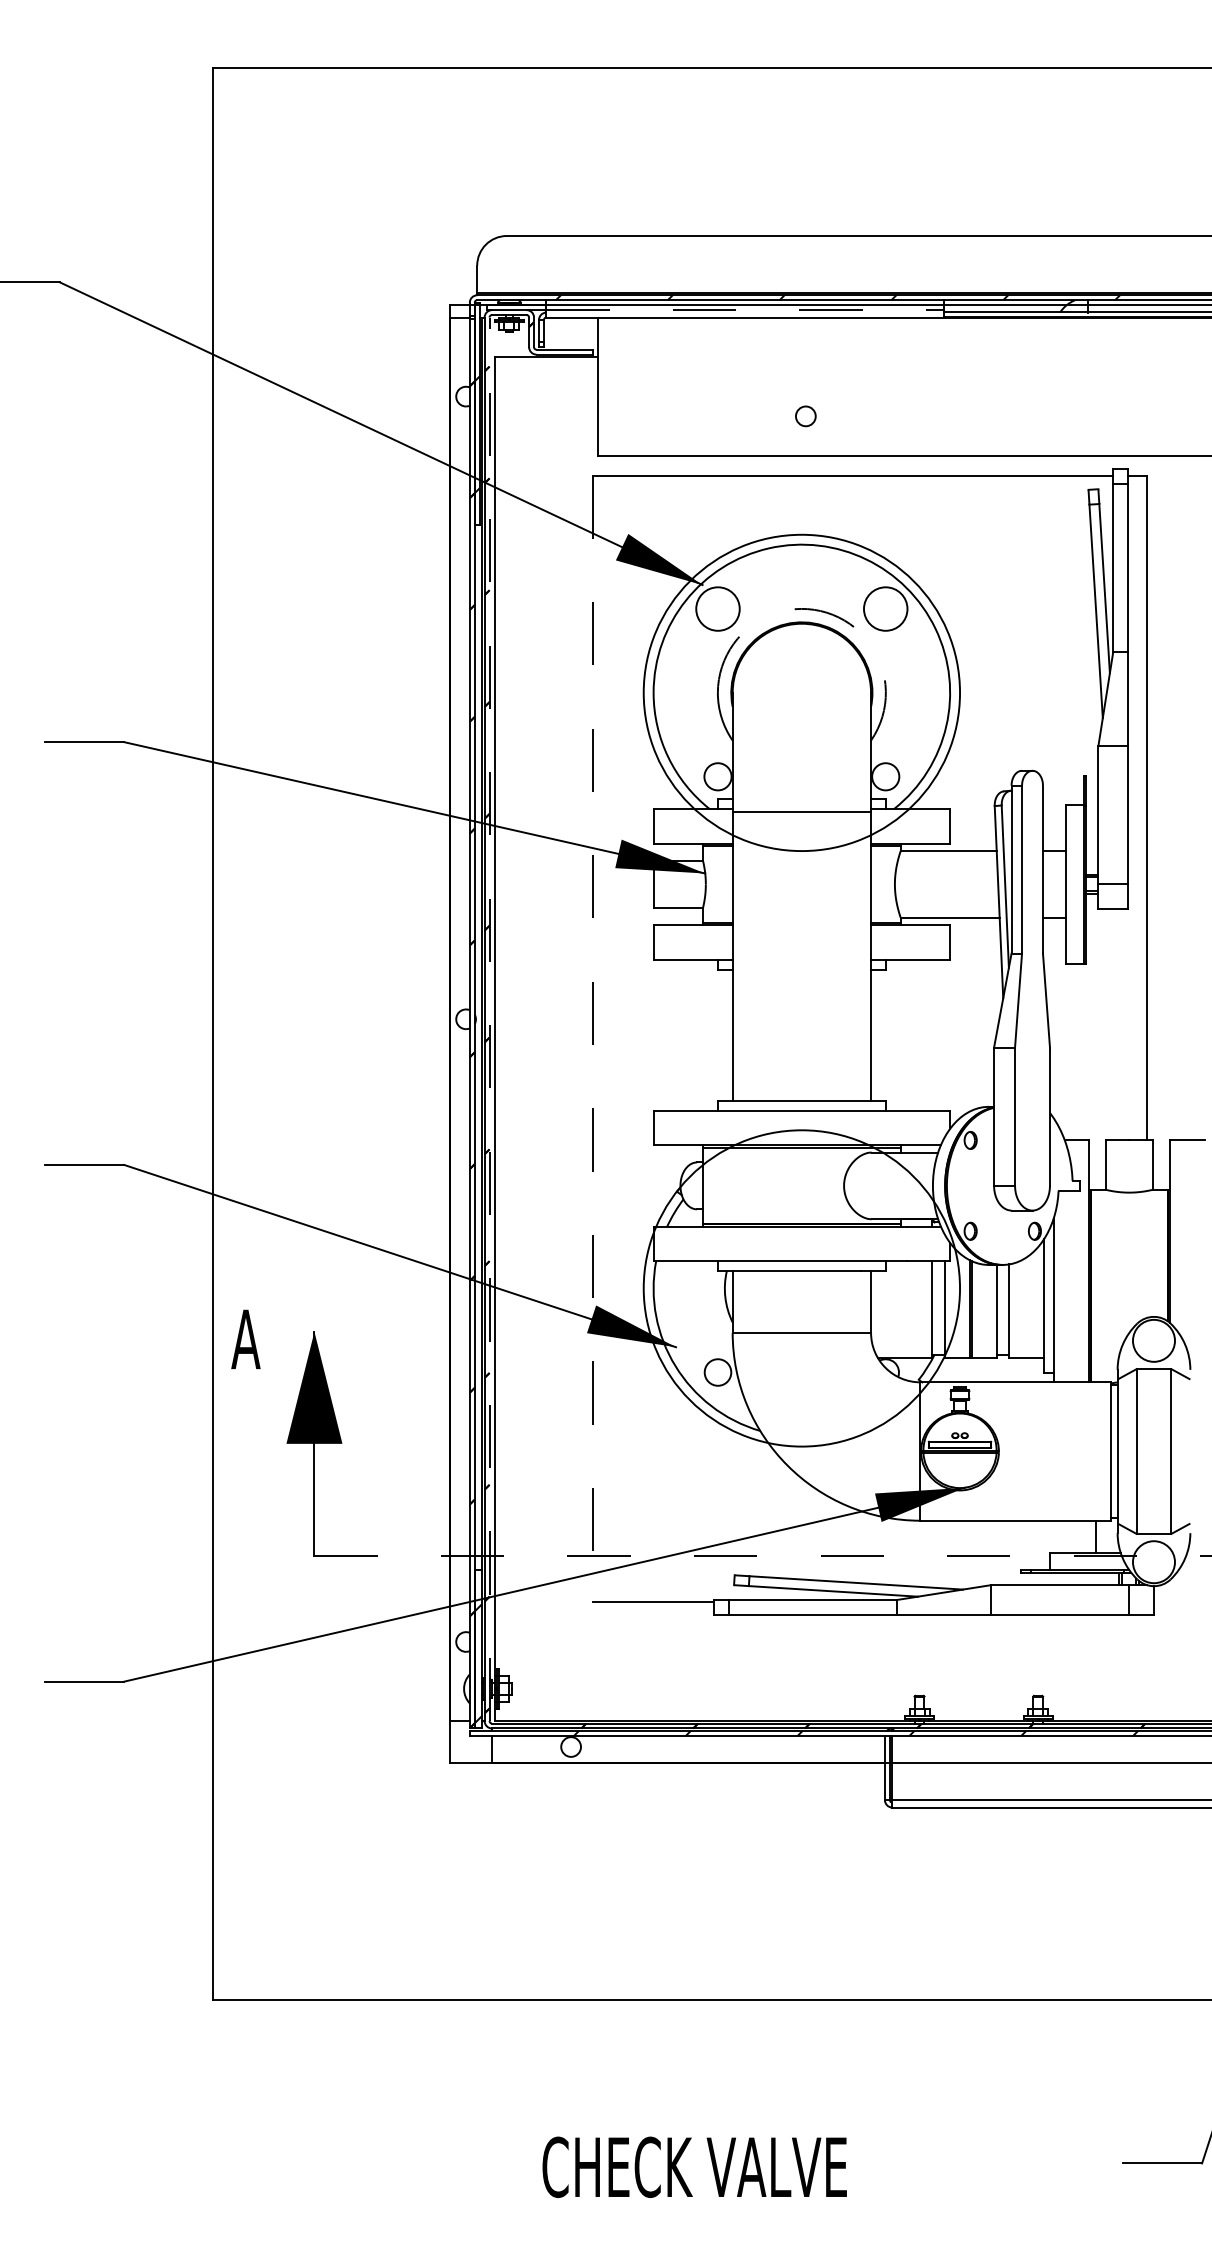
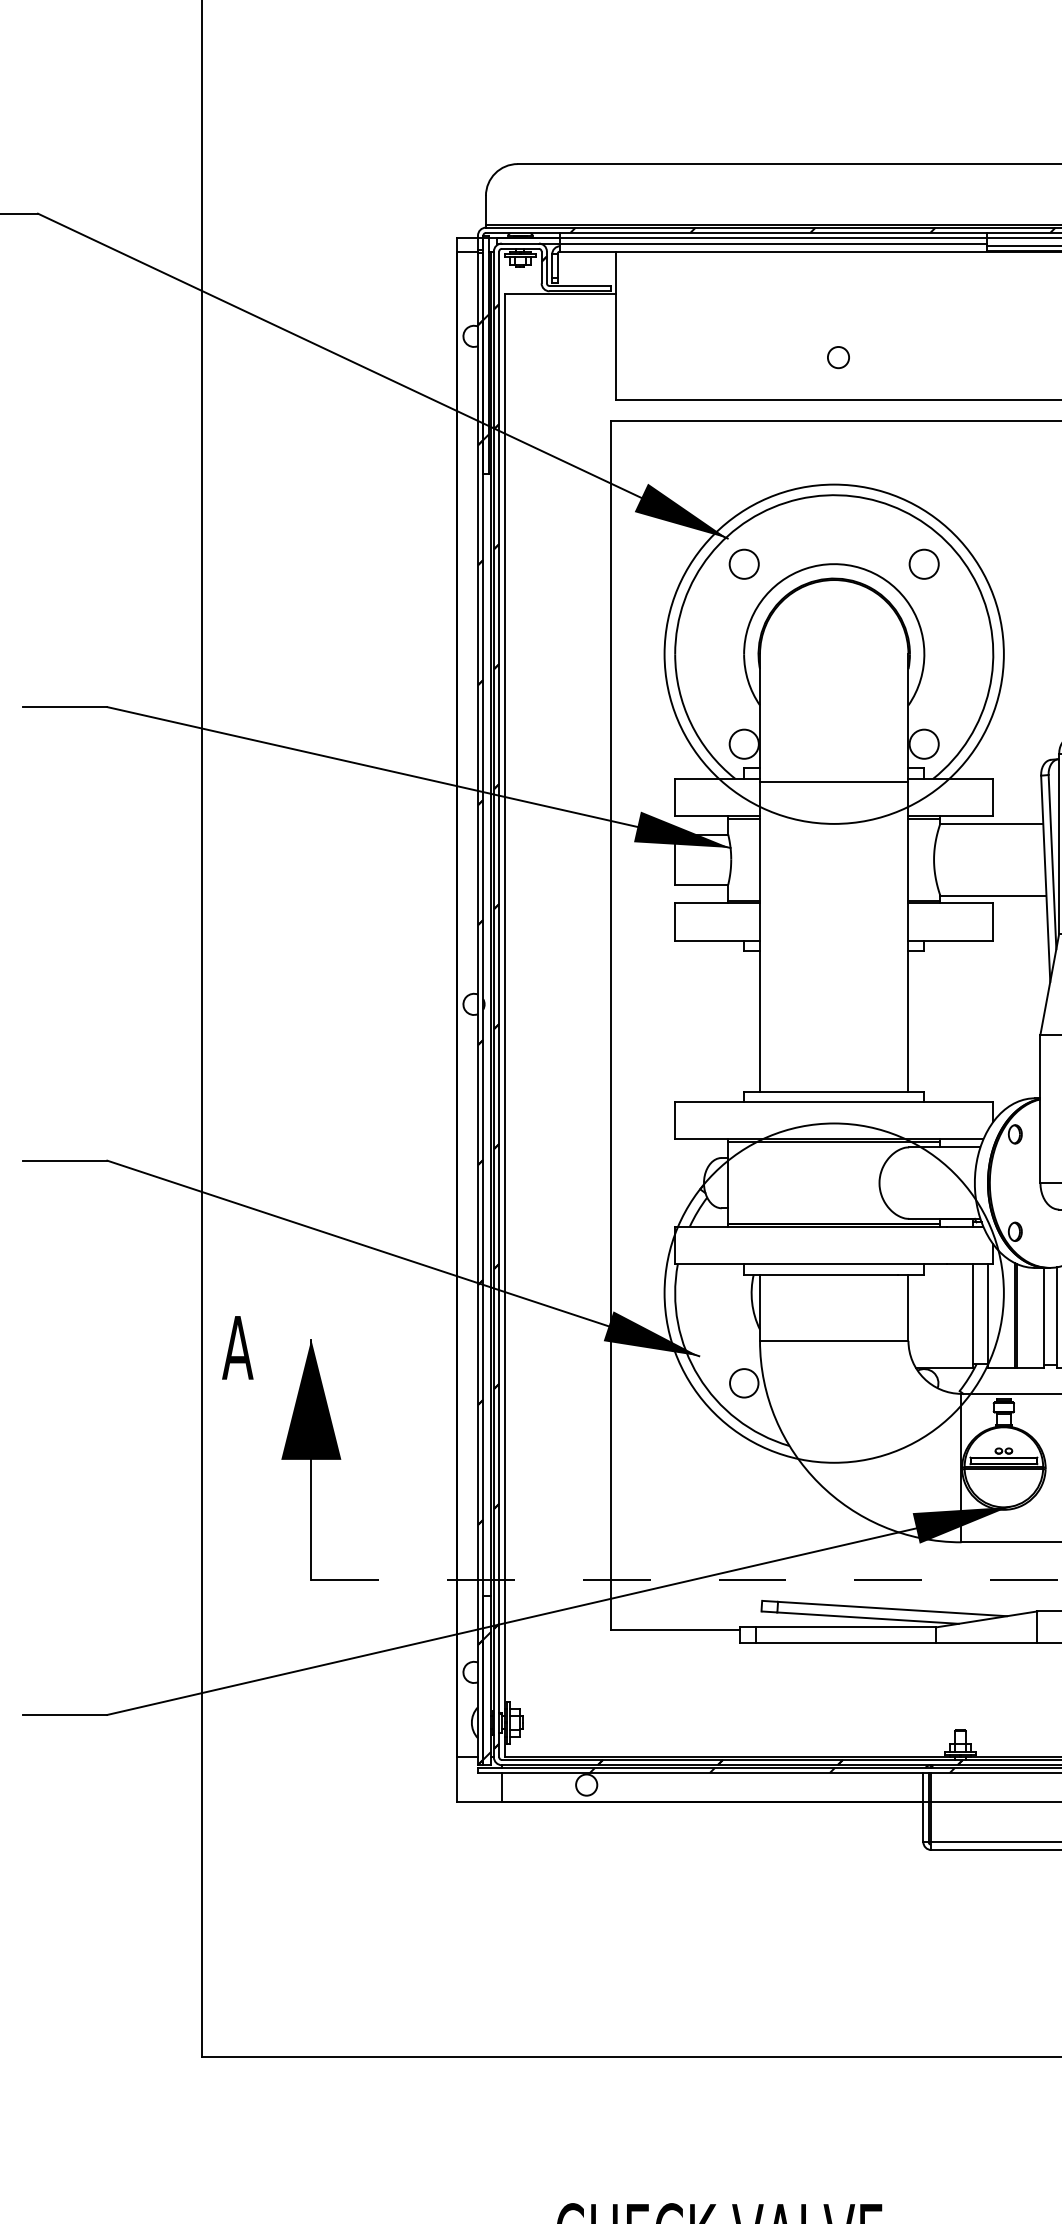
line: (745, 310) -> (773, 243), dashed -> solid
circle: (717, 608) -> (743, 563), size x0.62
circle: (885, 608) -> (923, 563), size x0.62
arc: (826, 612) -> (860, 567), dashed -> solid
line: (489, 1019) -> (499, 1004), dashed -> solid
line: (593, 1039) -> (610, 1026), dashed -> solid

